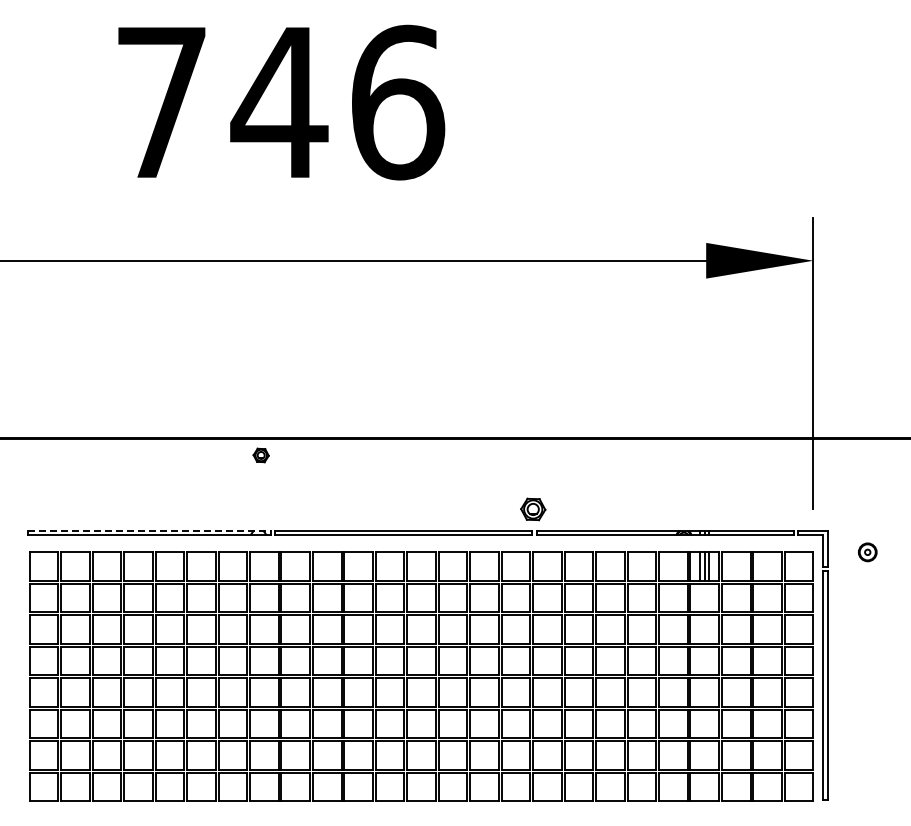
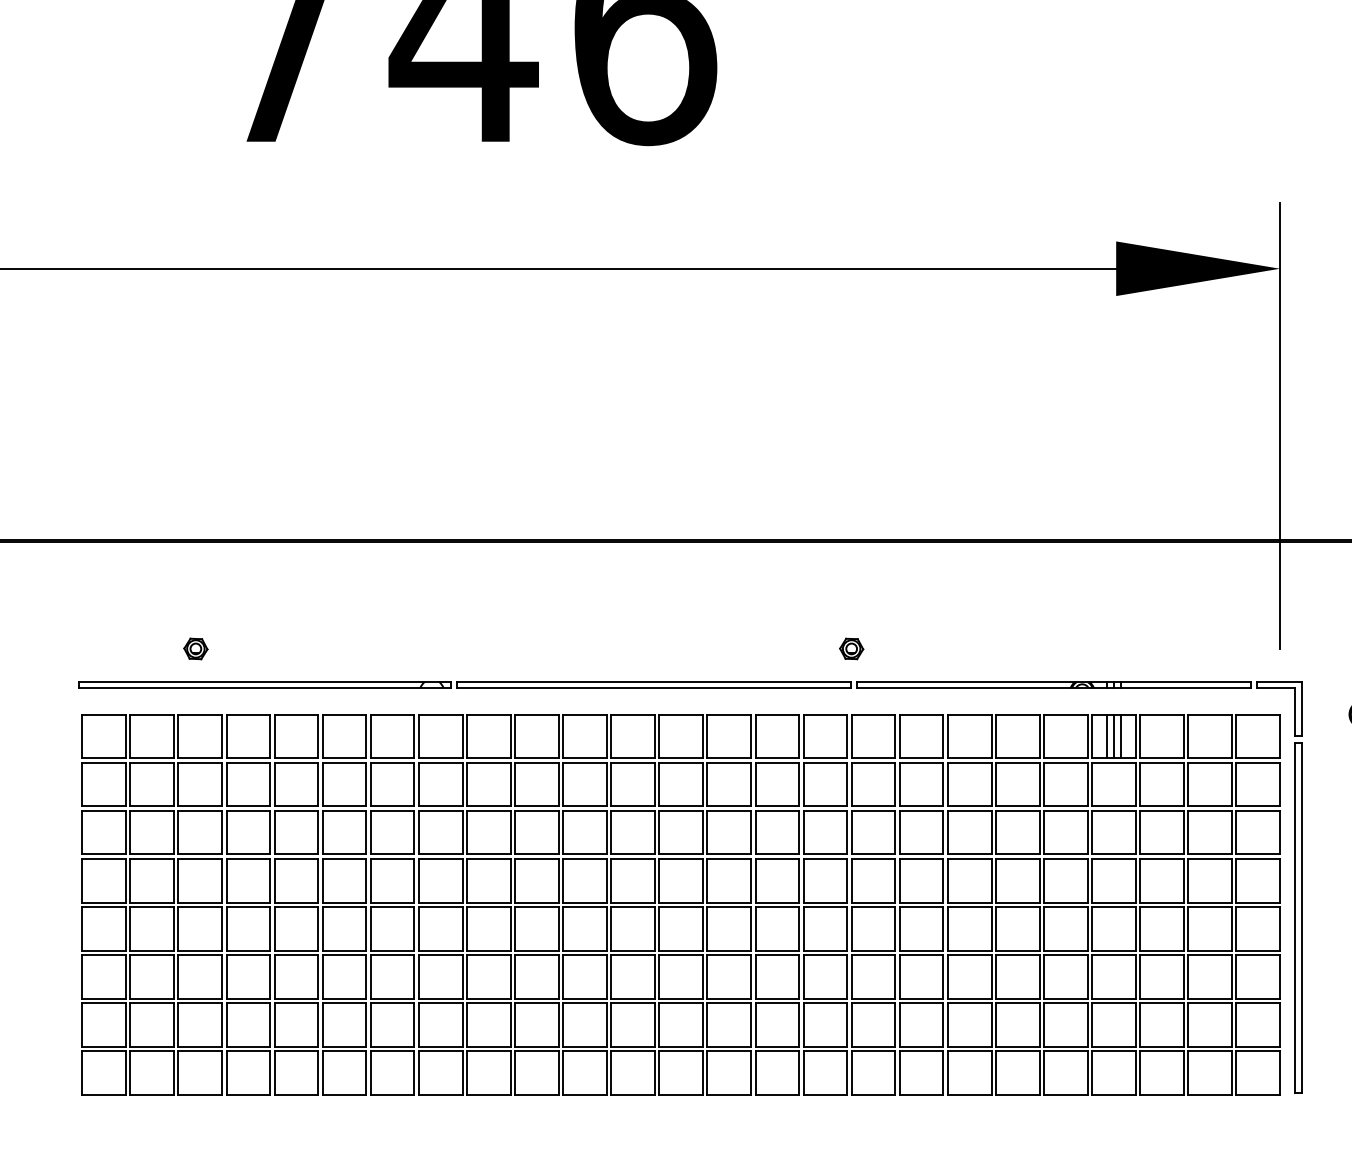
part: (260, 455) -> (194, 648), moved
part: (532, 509) -> (850, 648), size x0.62
line: (149, 530) -> (265, 681), dashed -> solid

